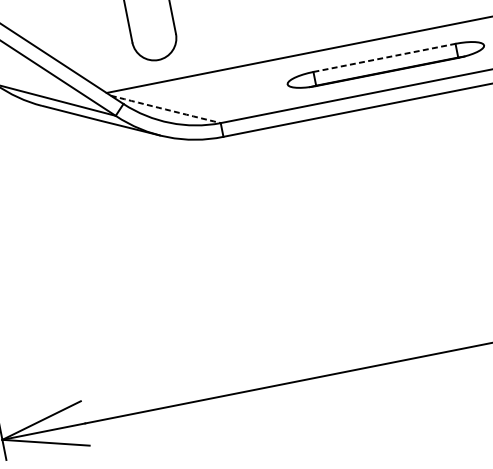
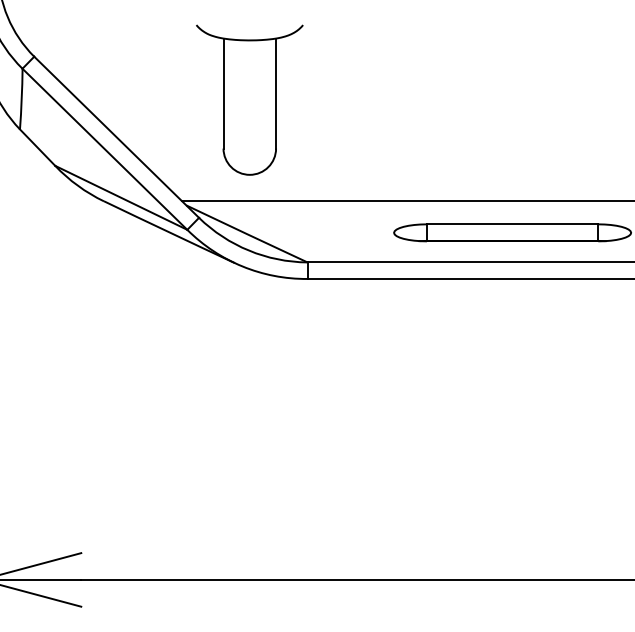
line: (384, 58) -> (512, 224), dashed -> solid
arc: (165, 110) -> (246, 234), dashed -> solid

